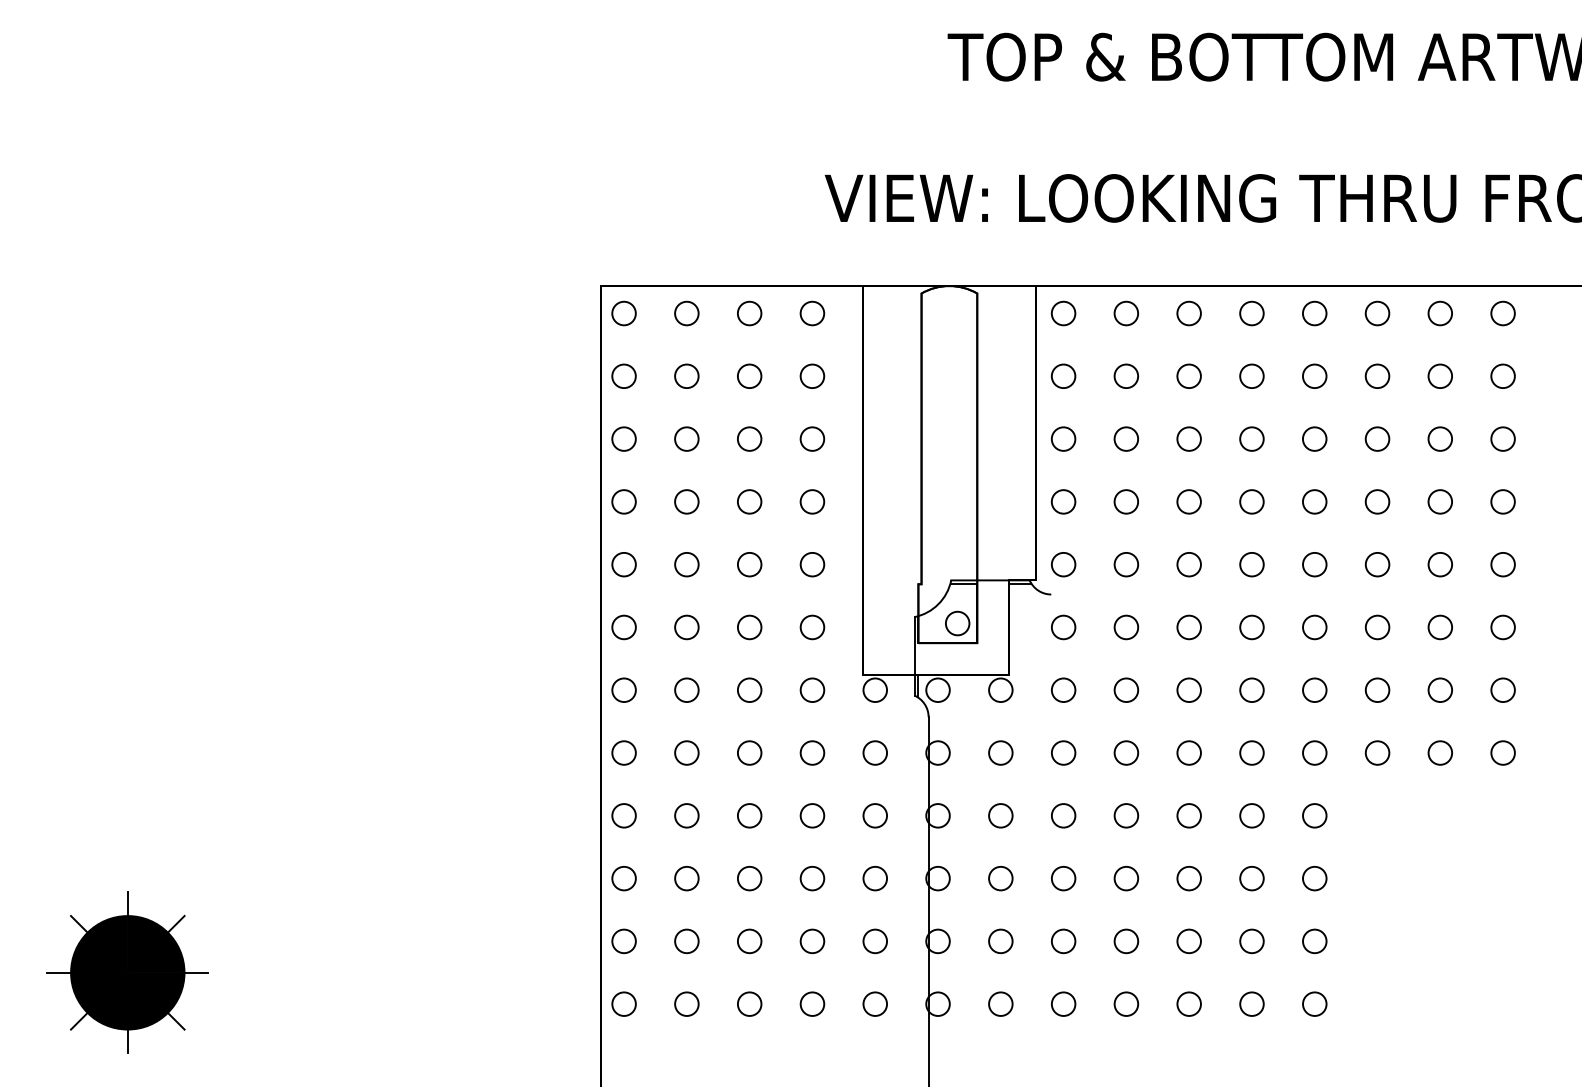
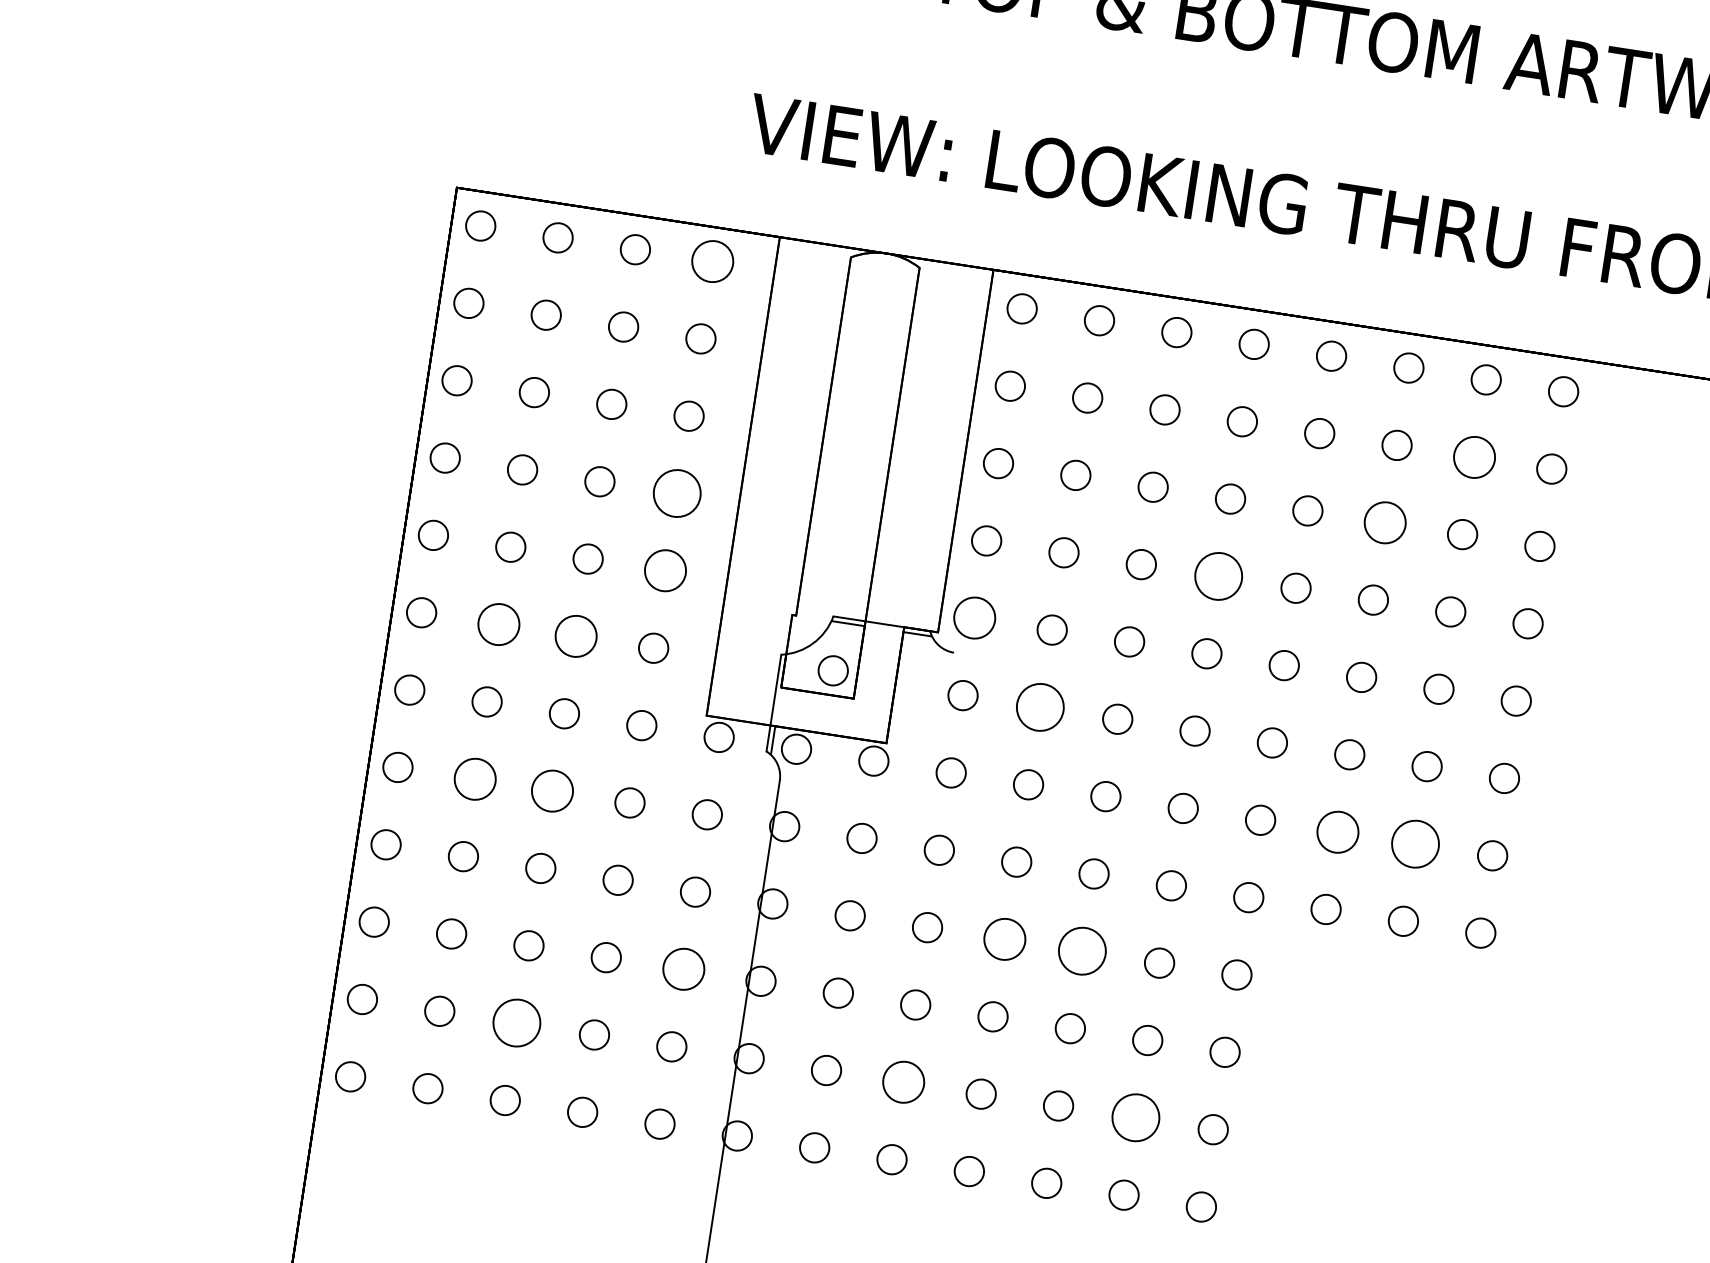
circle: (812, 313) -> (712, 261), size x1.4
circle: (1439, 375) -> (1473, 456), size x1.4
circle: (1377, 438) -> (1385, 522), size x1.4
circle: (812, 501) -> (677, 493), size x1.6
circle: (1251, 501) -> (1218, 575), size x1.6
circle: (812, 564) -> (665, 570), size x1.4
circle: (1063, 564) -> (974, 618), size x1.4
circle: (686, 627) -> (498, 624), size x1.4
circle: (749, 627) -> (576, 636), size x1.4
circle: (1126, 627) -> (1040, 707), size x1.6
circle: (1377, 689) -> (1338, 831), size x1.4
circle: (1439, 689) -> (1414, 842), size x1.6
circle: (686, 752) -> (474, 778), size x1.4
circle: (749, 752) -> (552, 790), size x1.4
circle: (1126, 815) -> (1005, 939), size x1.4
circle: (1188, 815) -> (1081, 950), size x1.6
circle: (874, 878) -> (682, 969), size x1.4
circle: (749, 941) -> (516, 1023), size x1.6
circle: (1063, 941) -> (903, 1082), size x1.4
circle: (1251, 941) -> (1135, 1117), size x1.6

